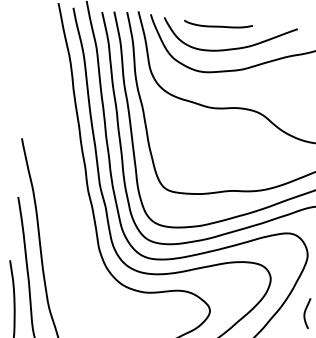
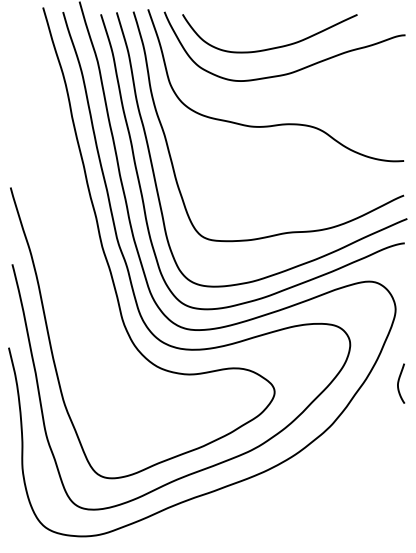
curve: (218, 25) -> (253, 19), removed

